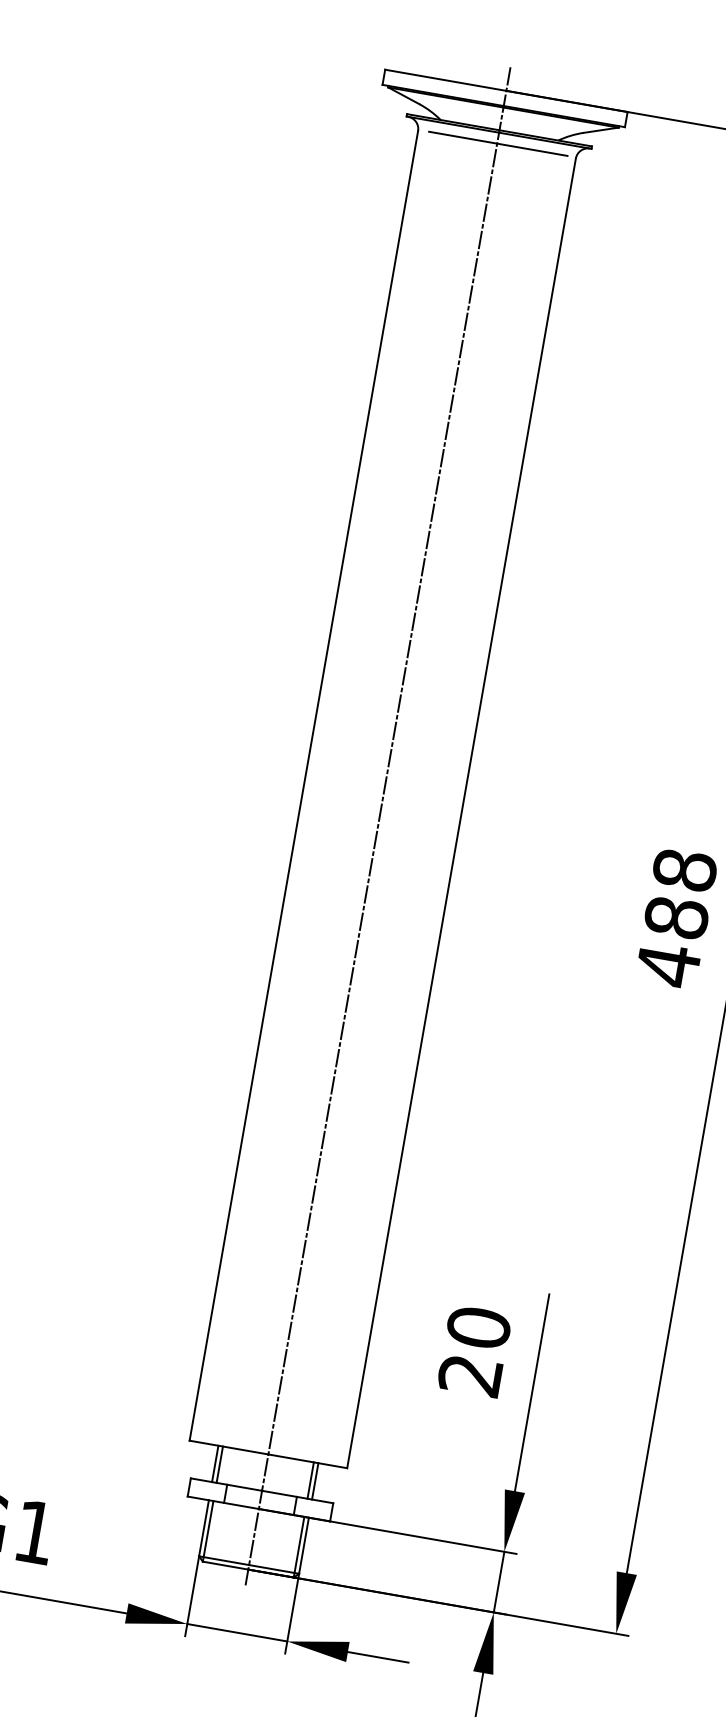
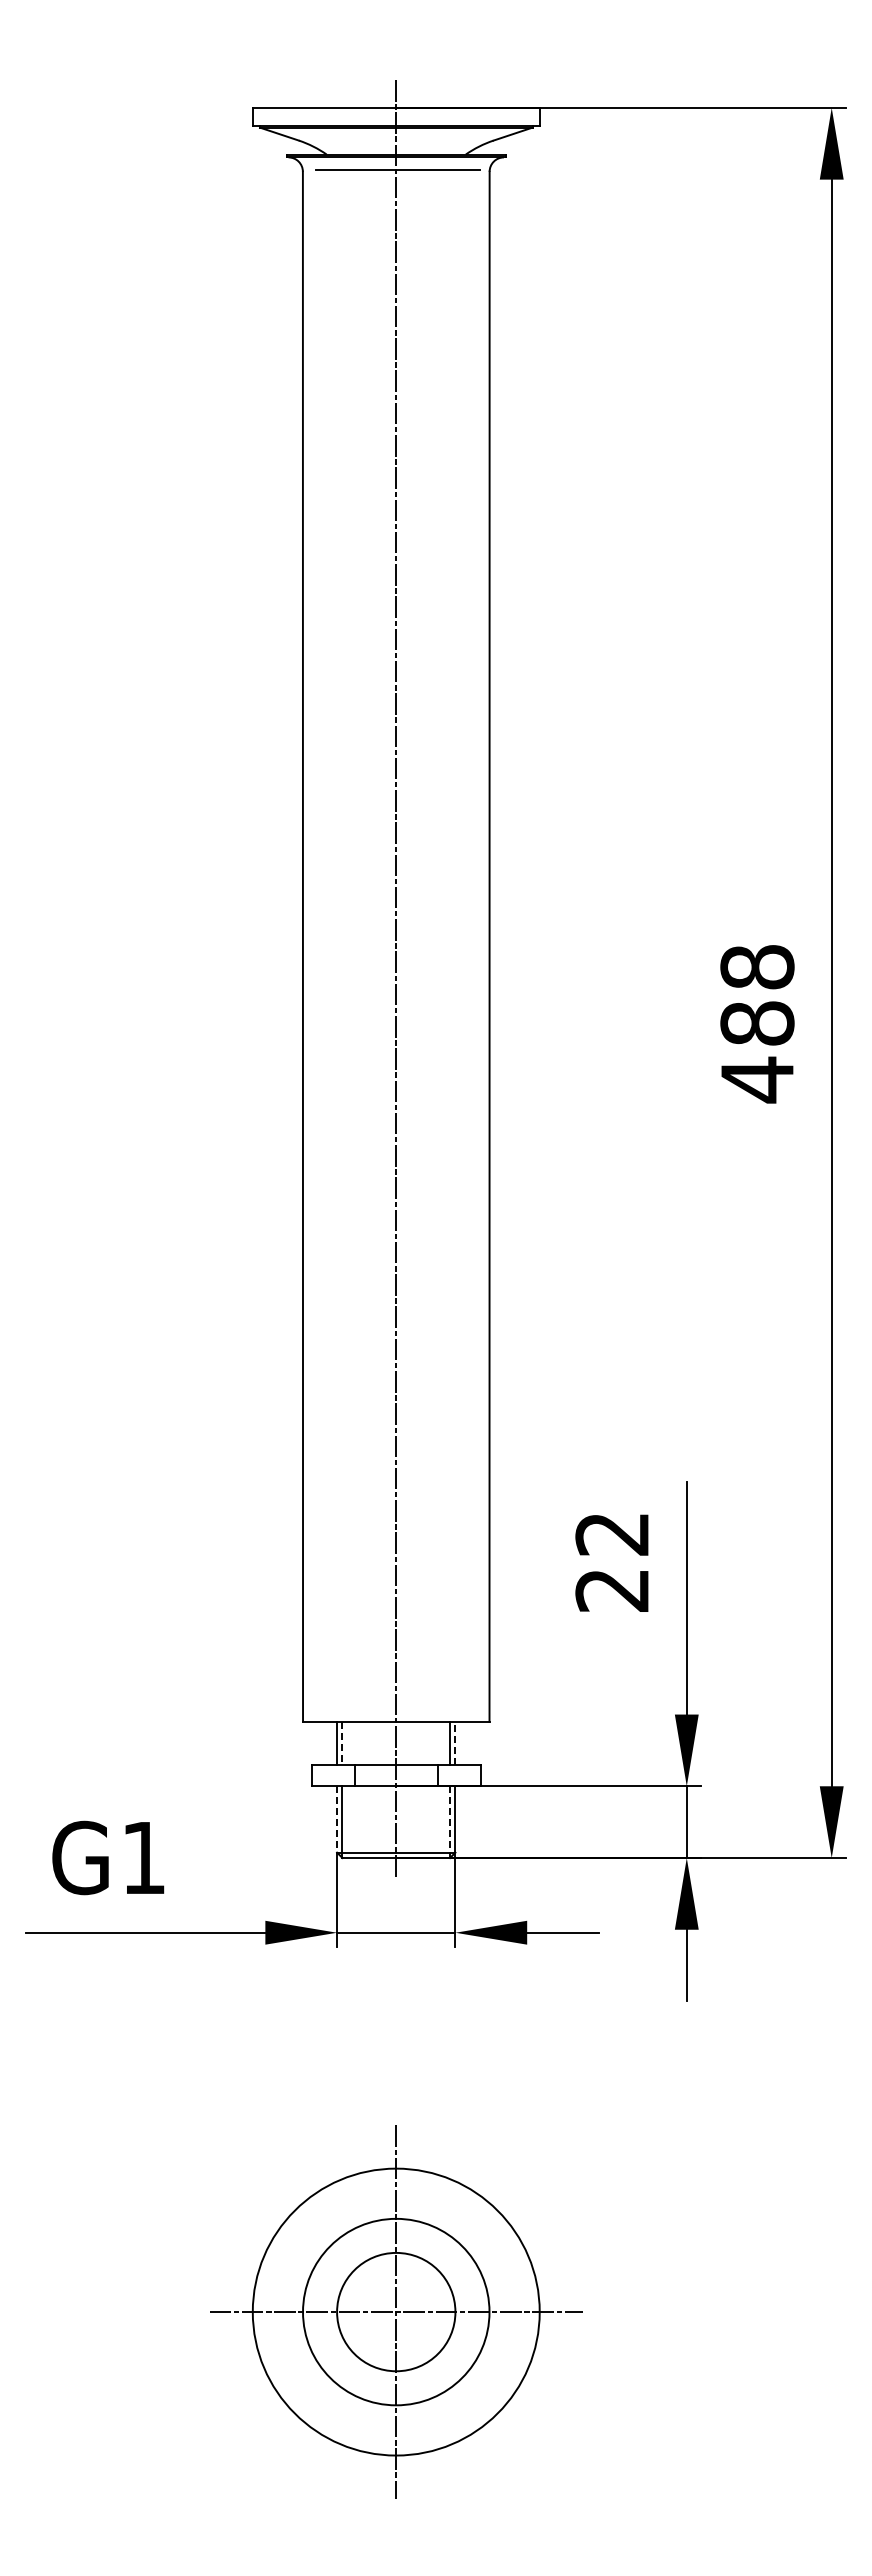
text: (478, 1327) -> (612, 1533), 20 -> 22
line: (219, 1464) -> (342, 1743), solid -> dashed
line: (315, 1481) -> (455, 1743), solid -> dashed
line: (204, 1528) -> (337, 1819), solid -> dashed
line: (299, 1547) -> (450, 1822), solid -> dashed

